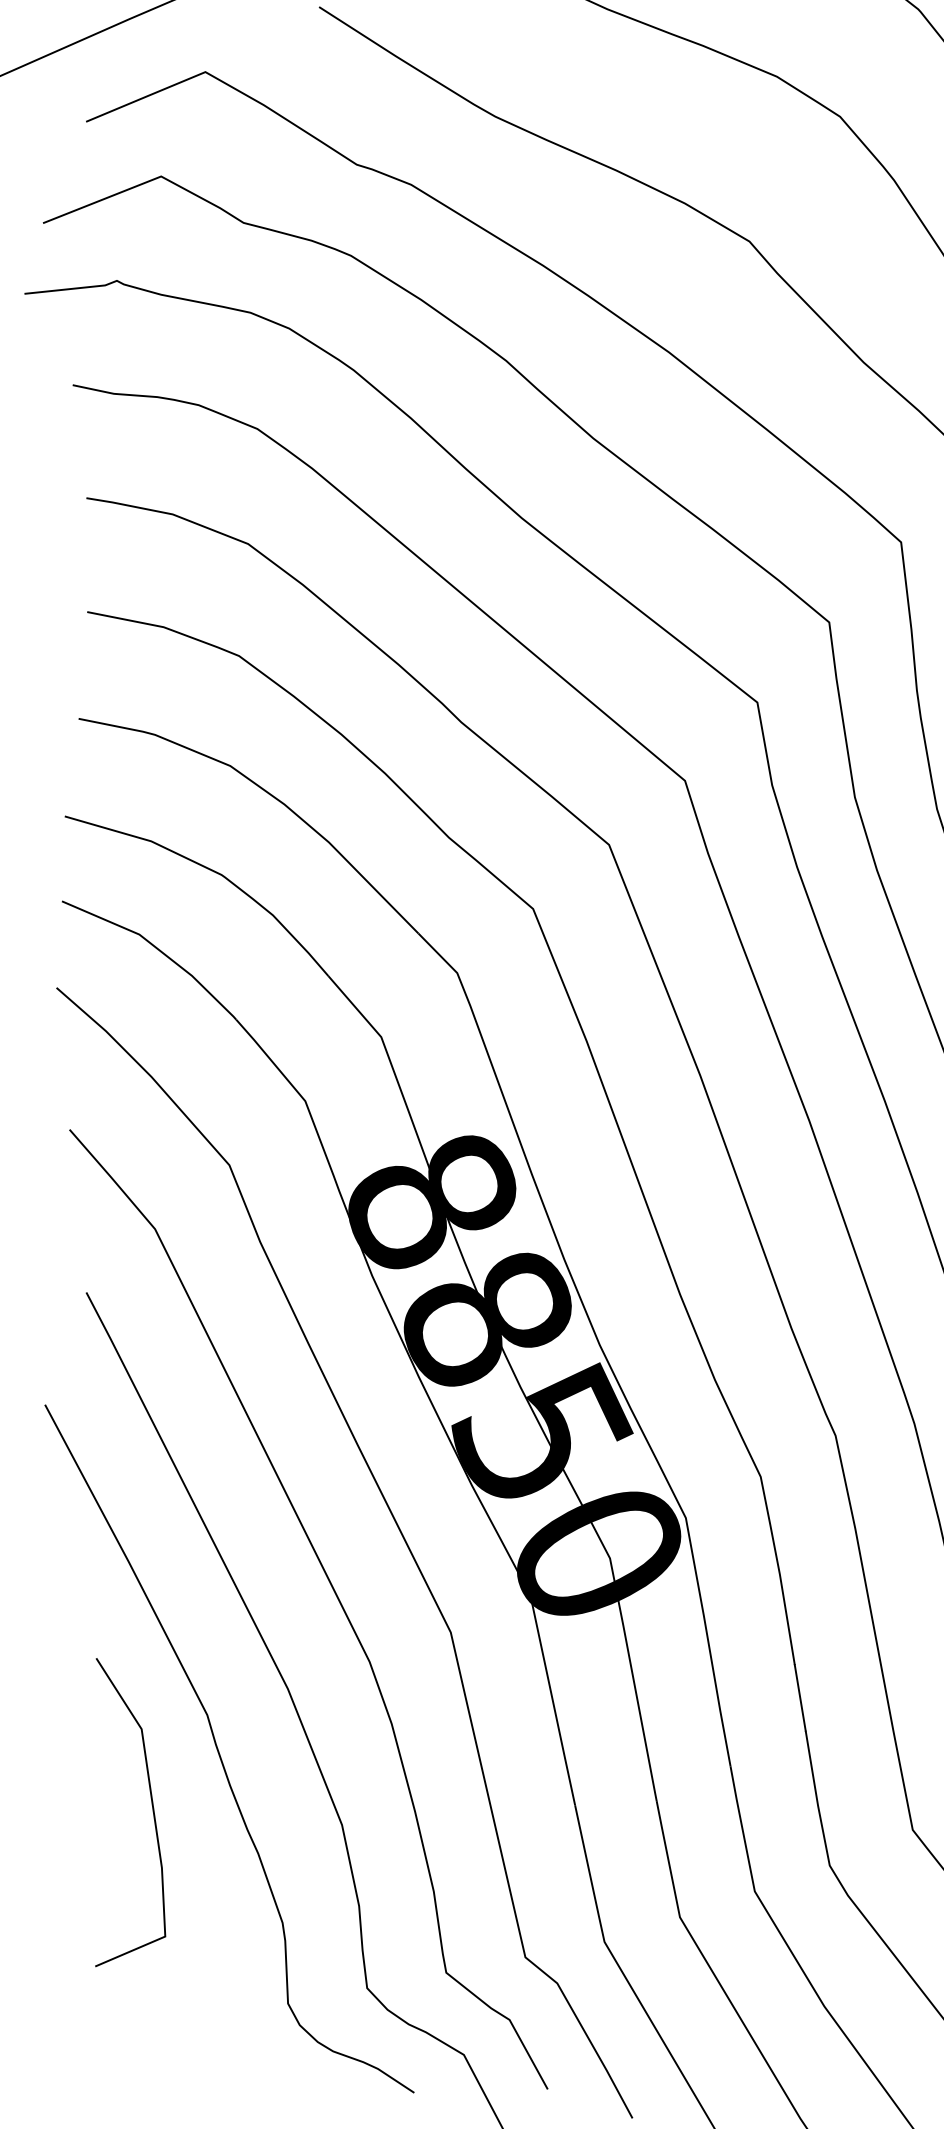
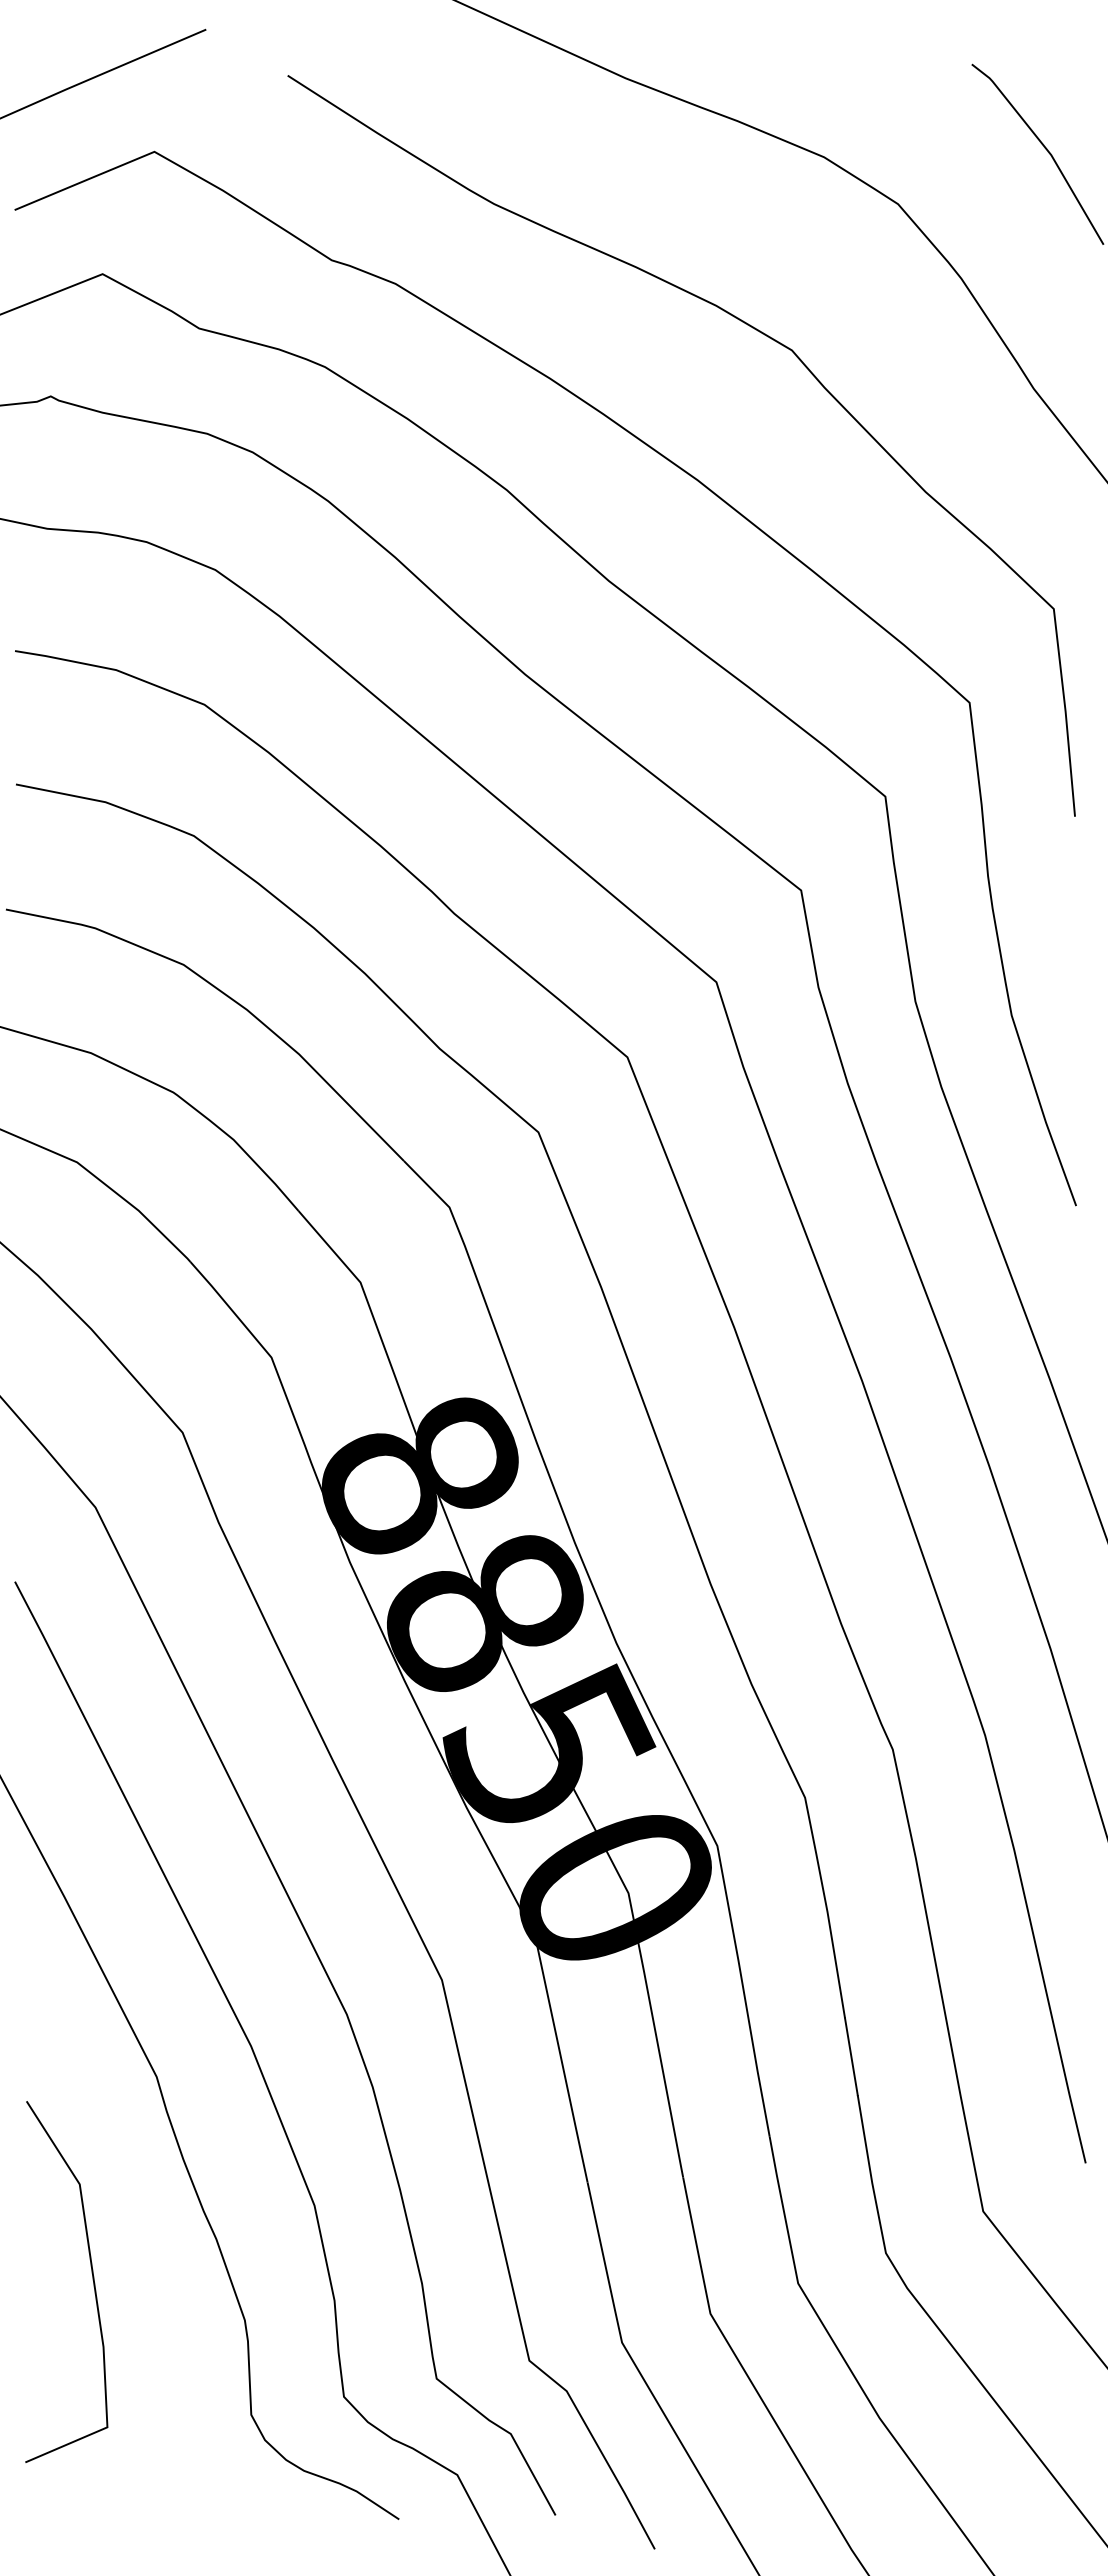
line: (152, 1811) -> (92, 2280), moved

